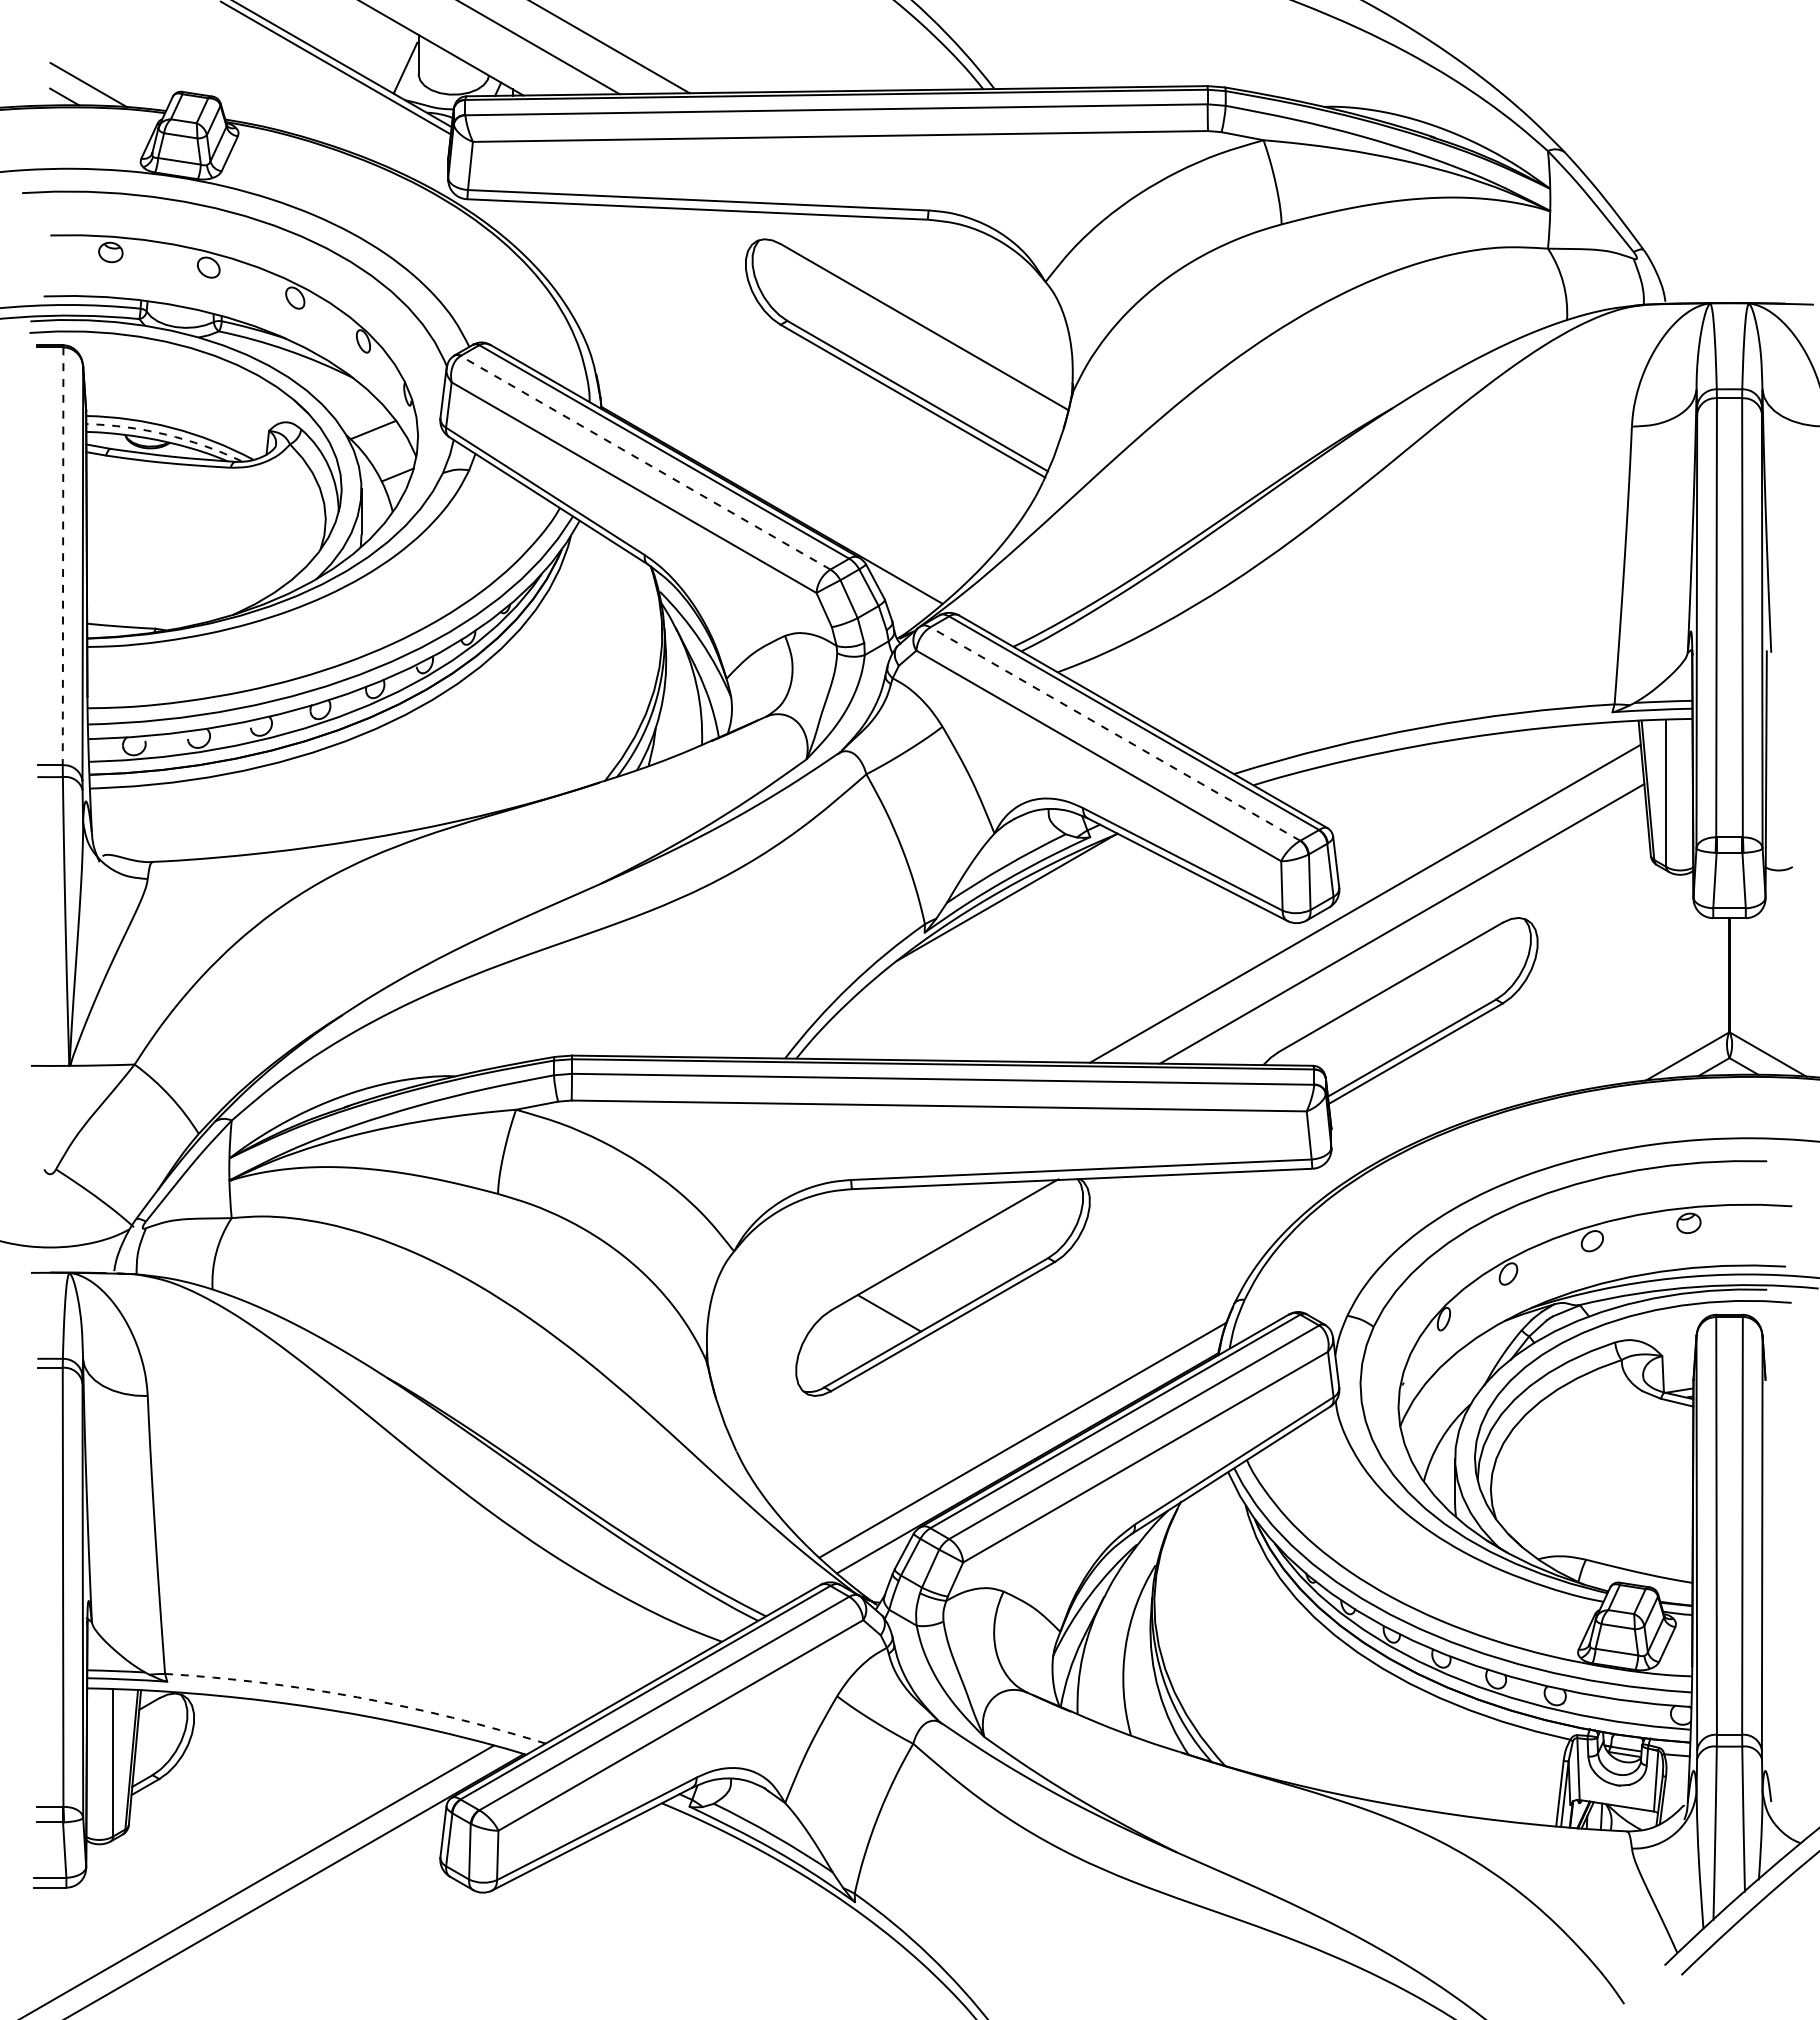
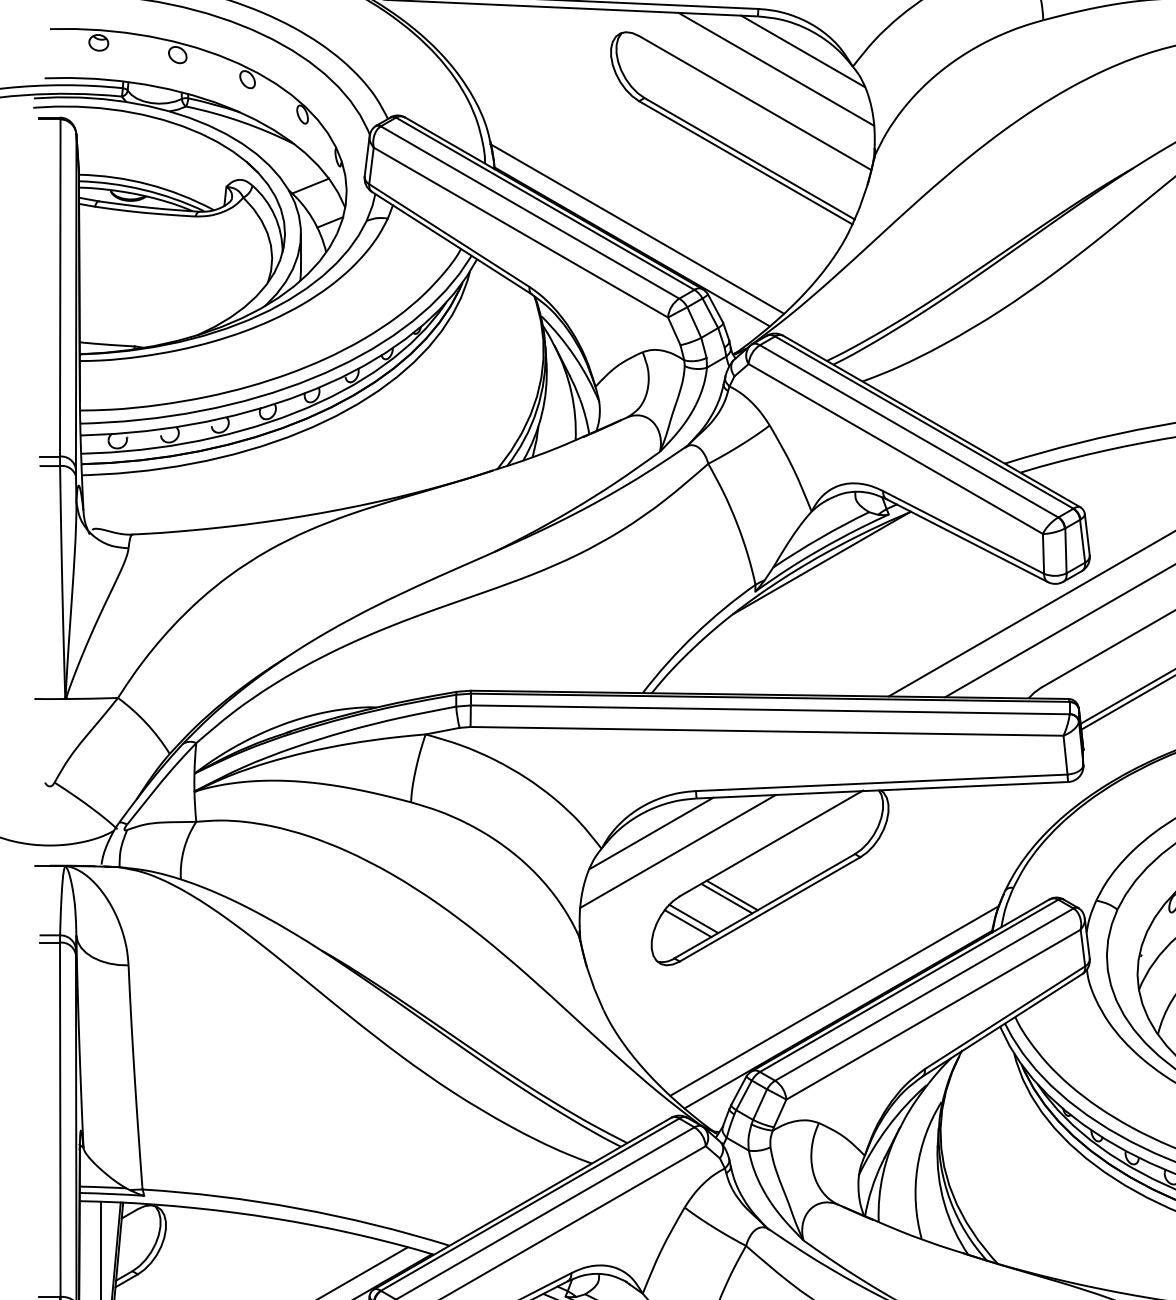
line: (983, 262) -> (802, 50), added
line: (950, 285) -> (776, 69), added
arc: (165, 434) -> (142, 189), dashed -> solid
line: (645, 462) -> (530, 212), dashed -> solid
line: (778, 483) -> (637, 229), added
line: (63, 556) -> (60, 288), dashed -> solid
line: (1115, 734) -> (909, 431), dashed -> solid
line: (795, 1232) -> (651, 833), added
line: (828, 1254) -> (677, 851), added
line: (895, 1309) -> (731, 895), added
line: (848, 1337) -> (693, 918), added
line: (841, 1343) -> (688, 922), added
arc: (357, 1697) -> (297, 1208), dashed -> solid

